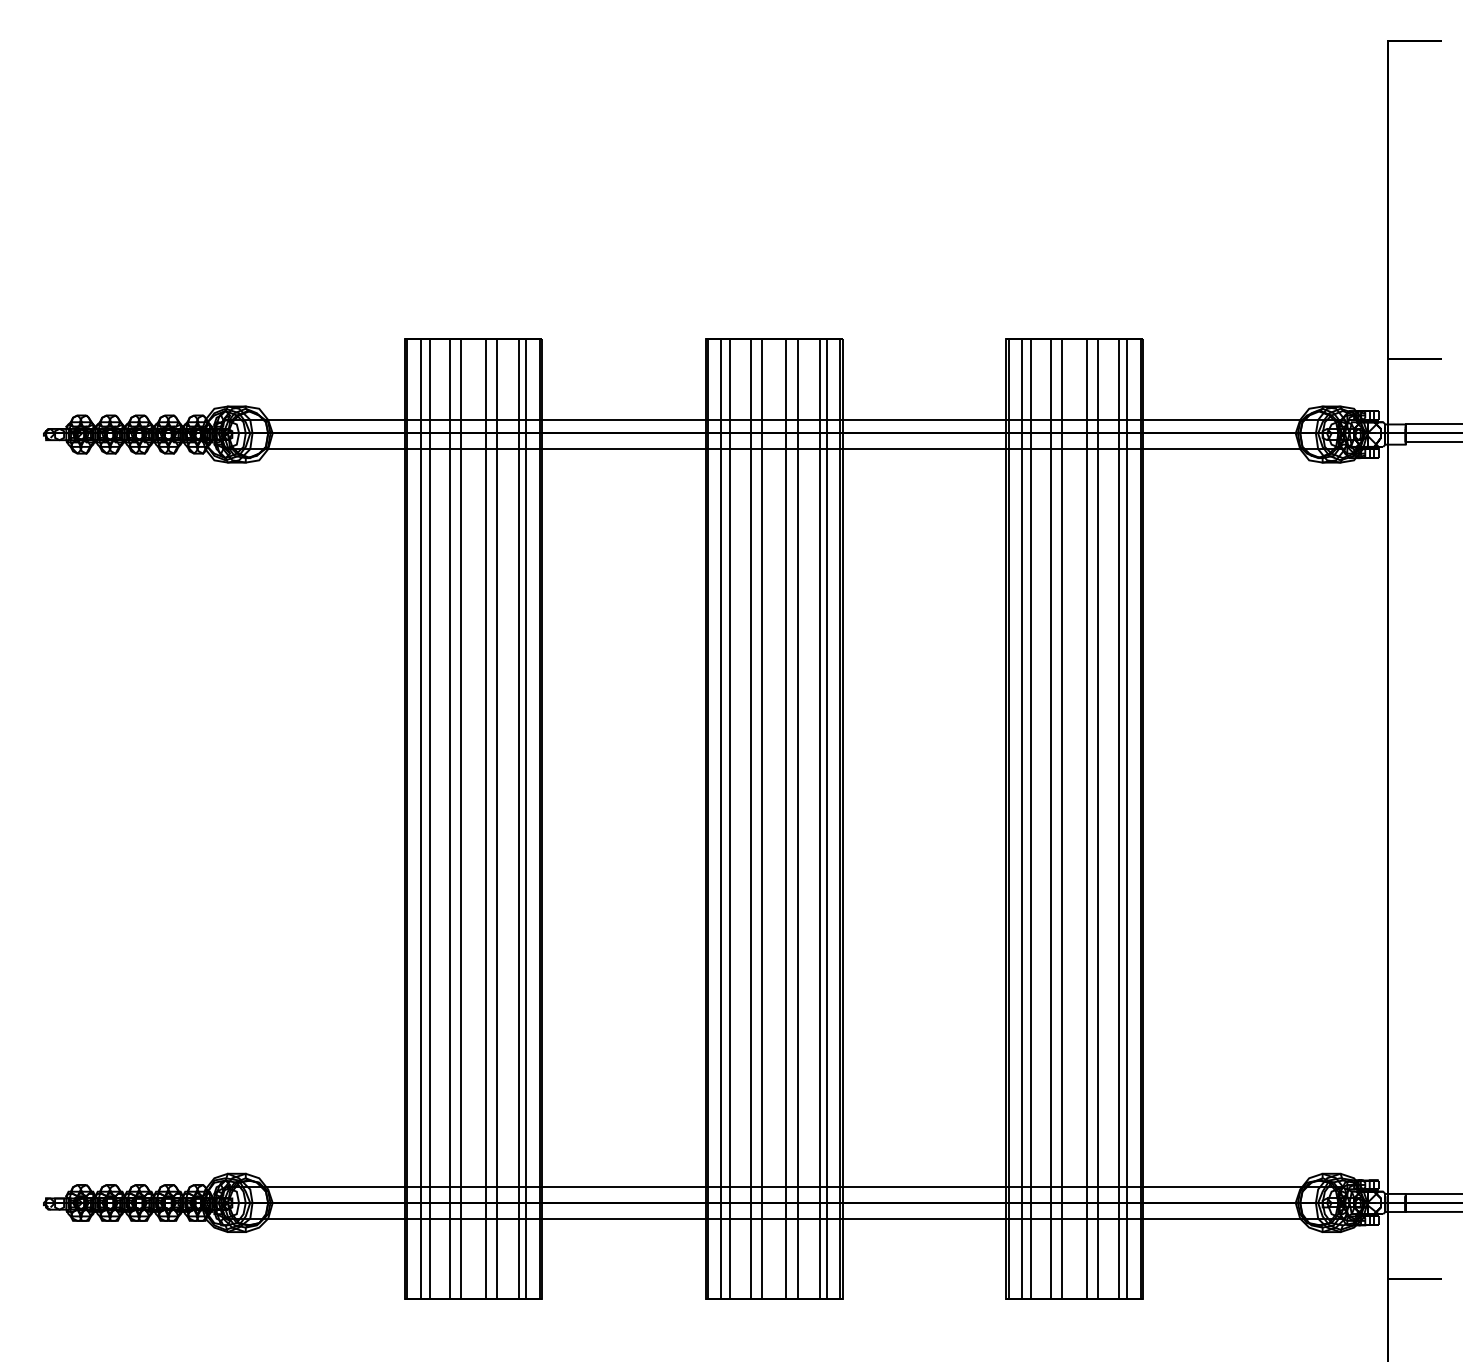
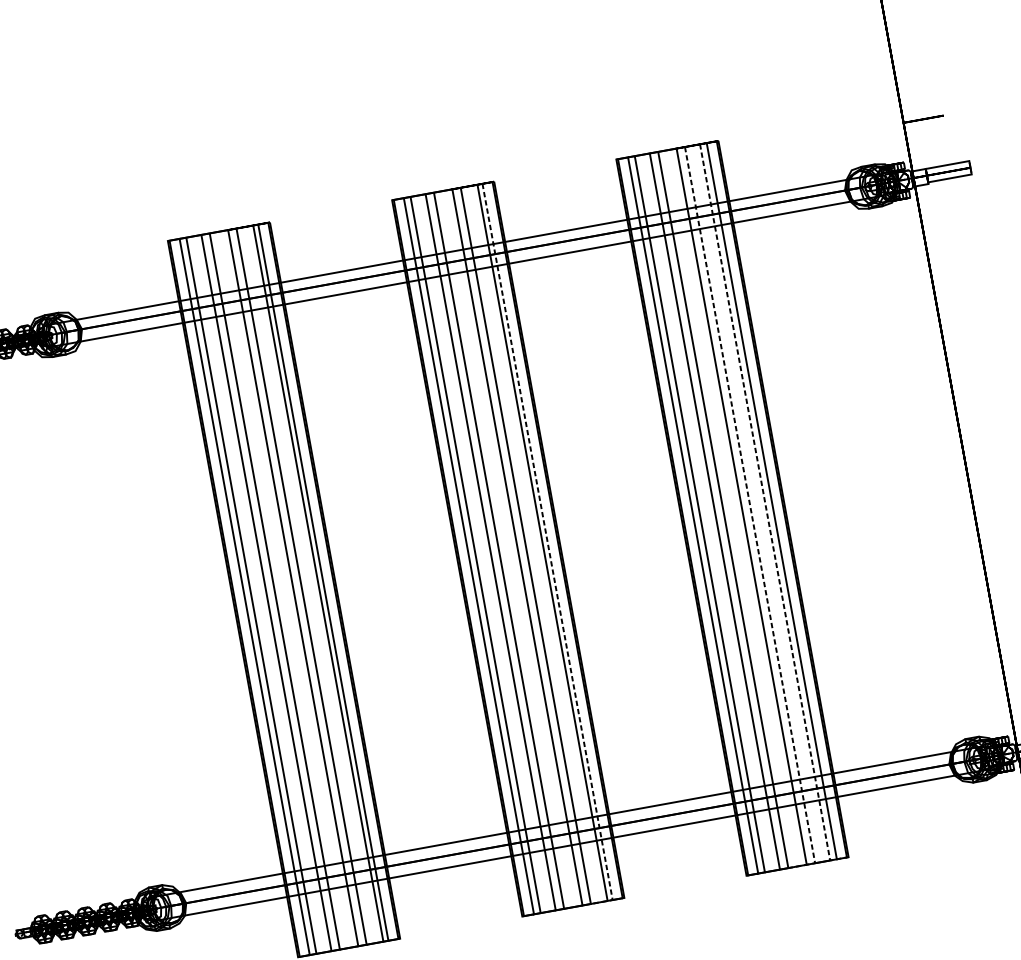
line: (1118, 831) -> (766, 511), solid -> dashed
line: (826, 834) -> (549, 553), solid -> dashed
line: (1098, 837) -> (752, 518), solid -> dashed

